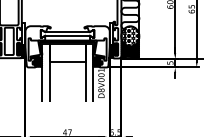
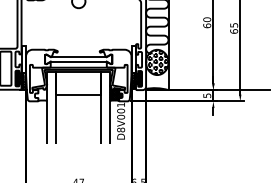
hatch: (129, 47) -> (156, 76), removed
hatch: (37, 60) -> (41, 92), removed

